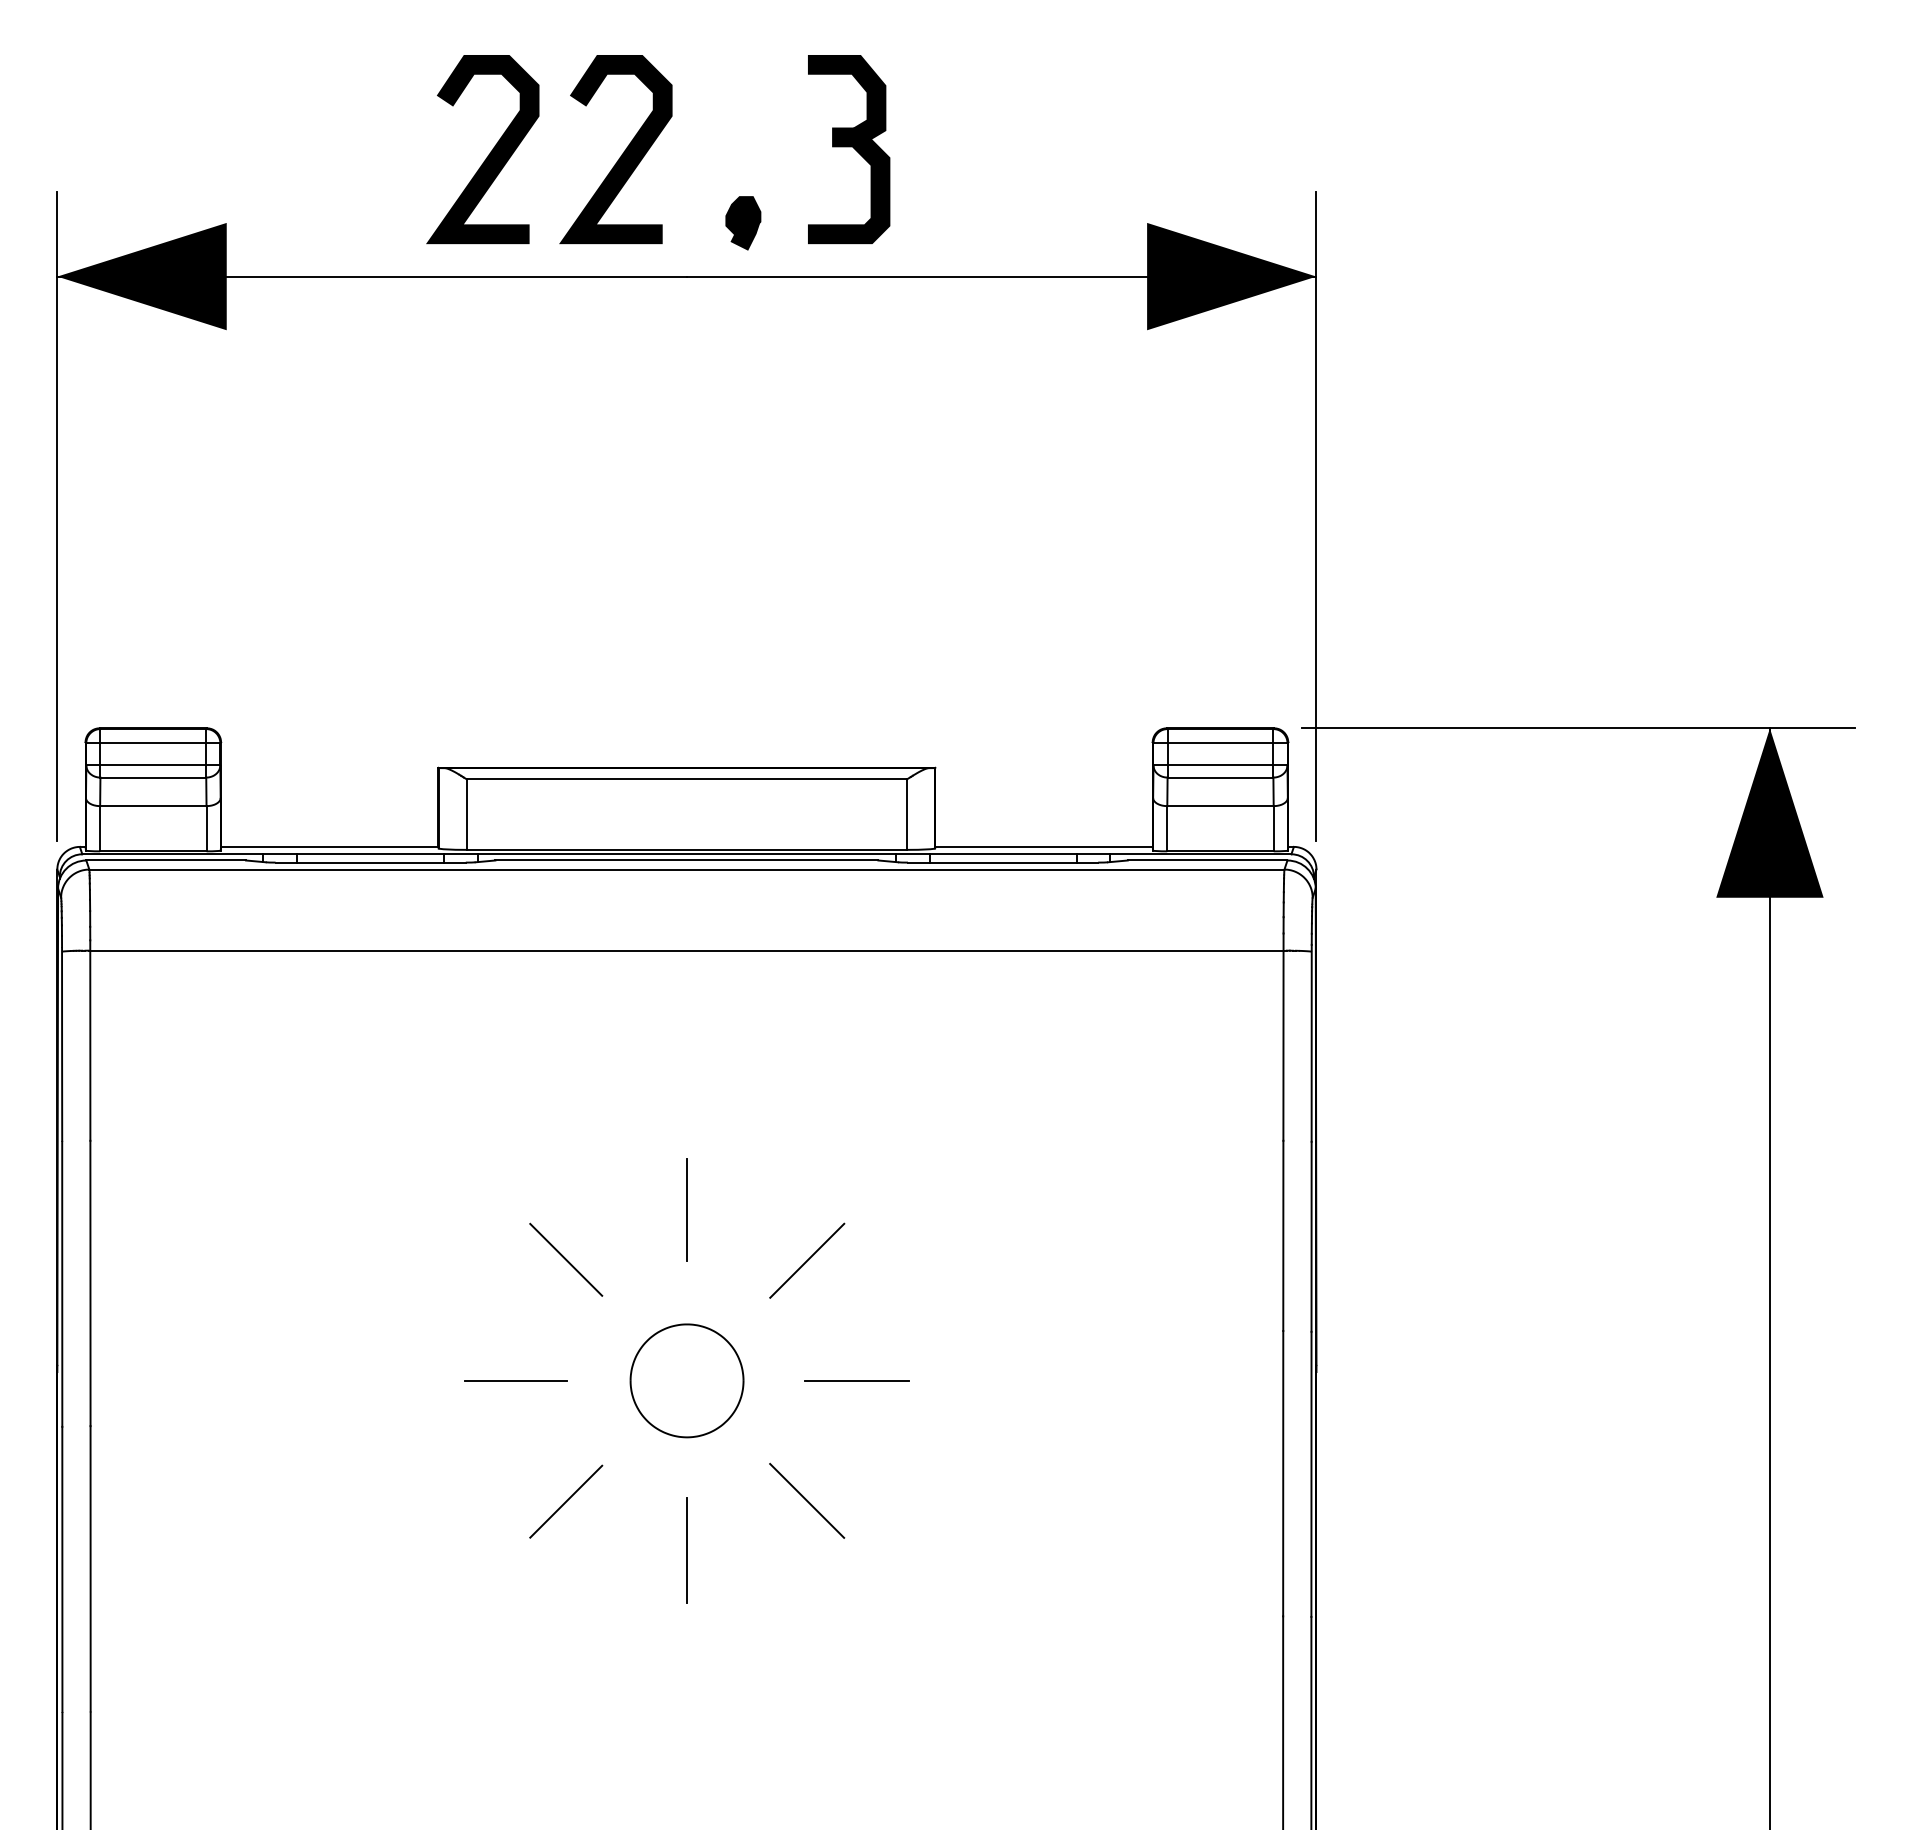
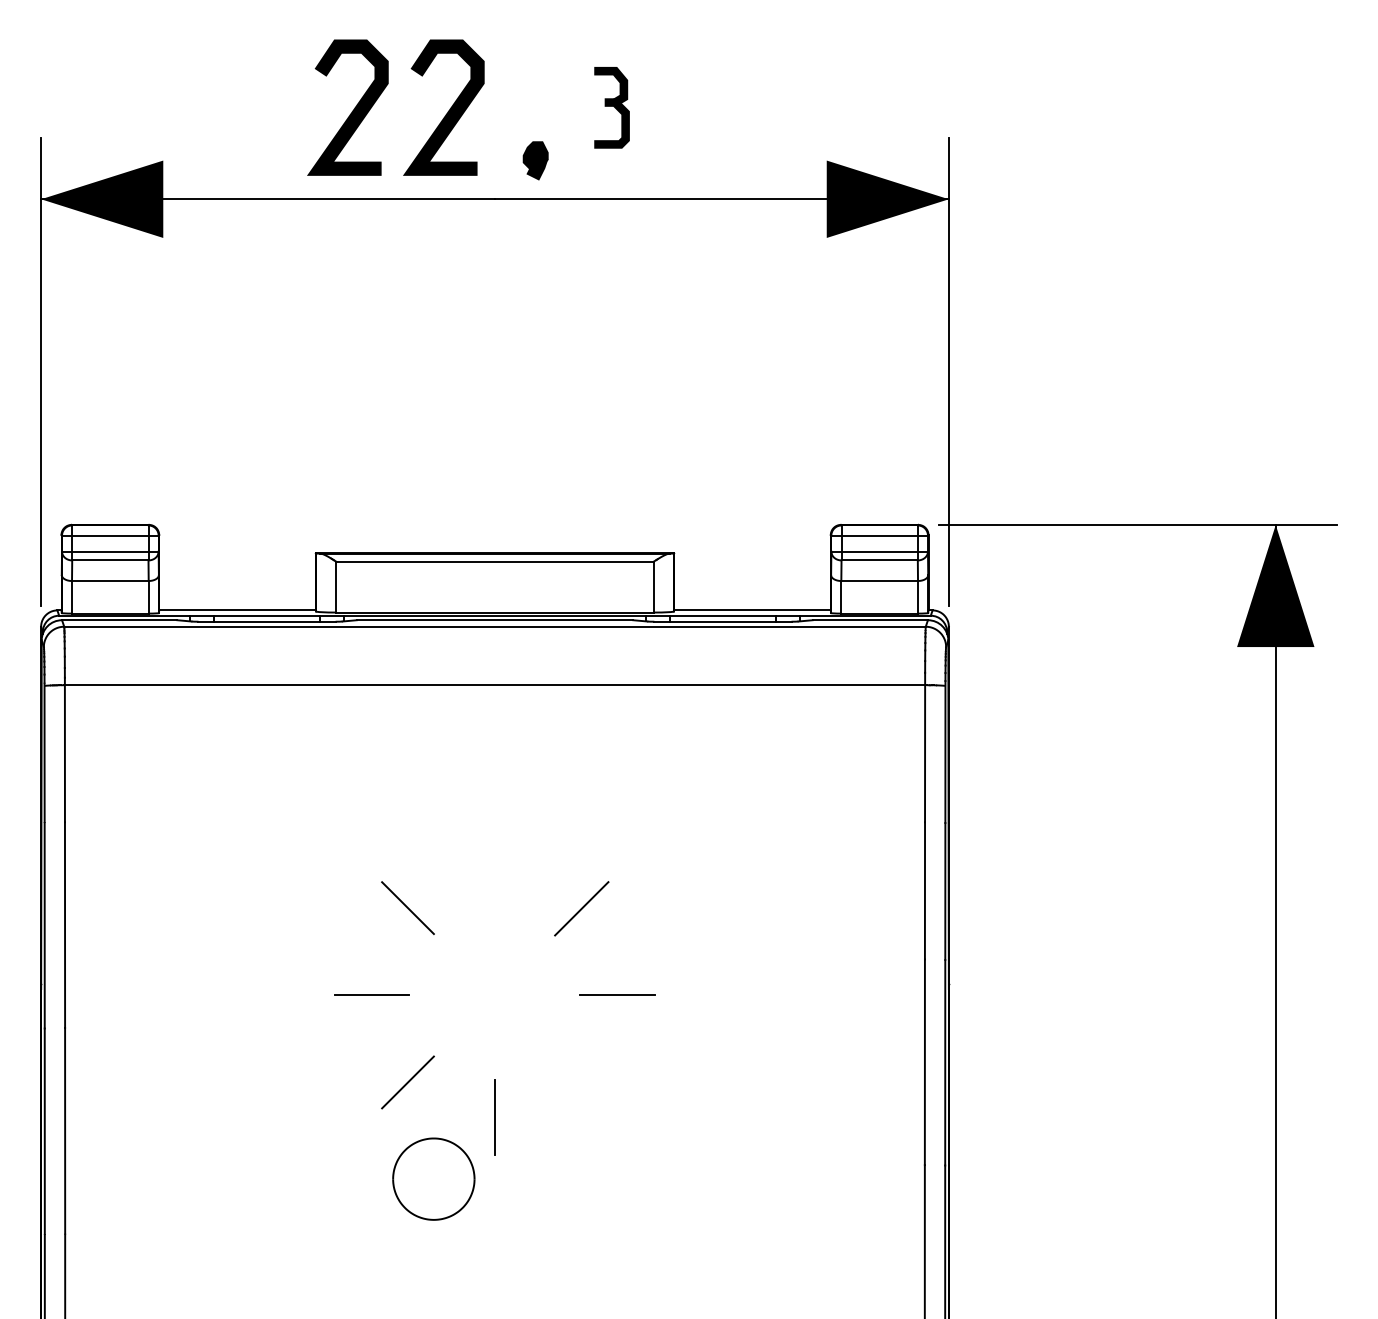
part: (849, 149) -> (612, 107), size x0.6
line: (687, 1209) -> (495, 871), removed
part: (686, 1380) -> (433, 1178), moved
line: (807, 1500) -> (581, 1081), removed

